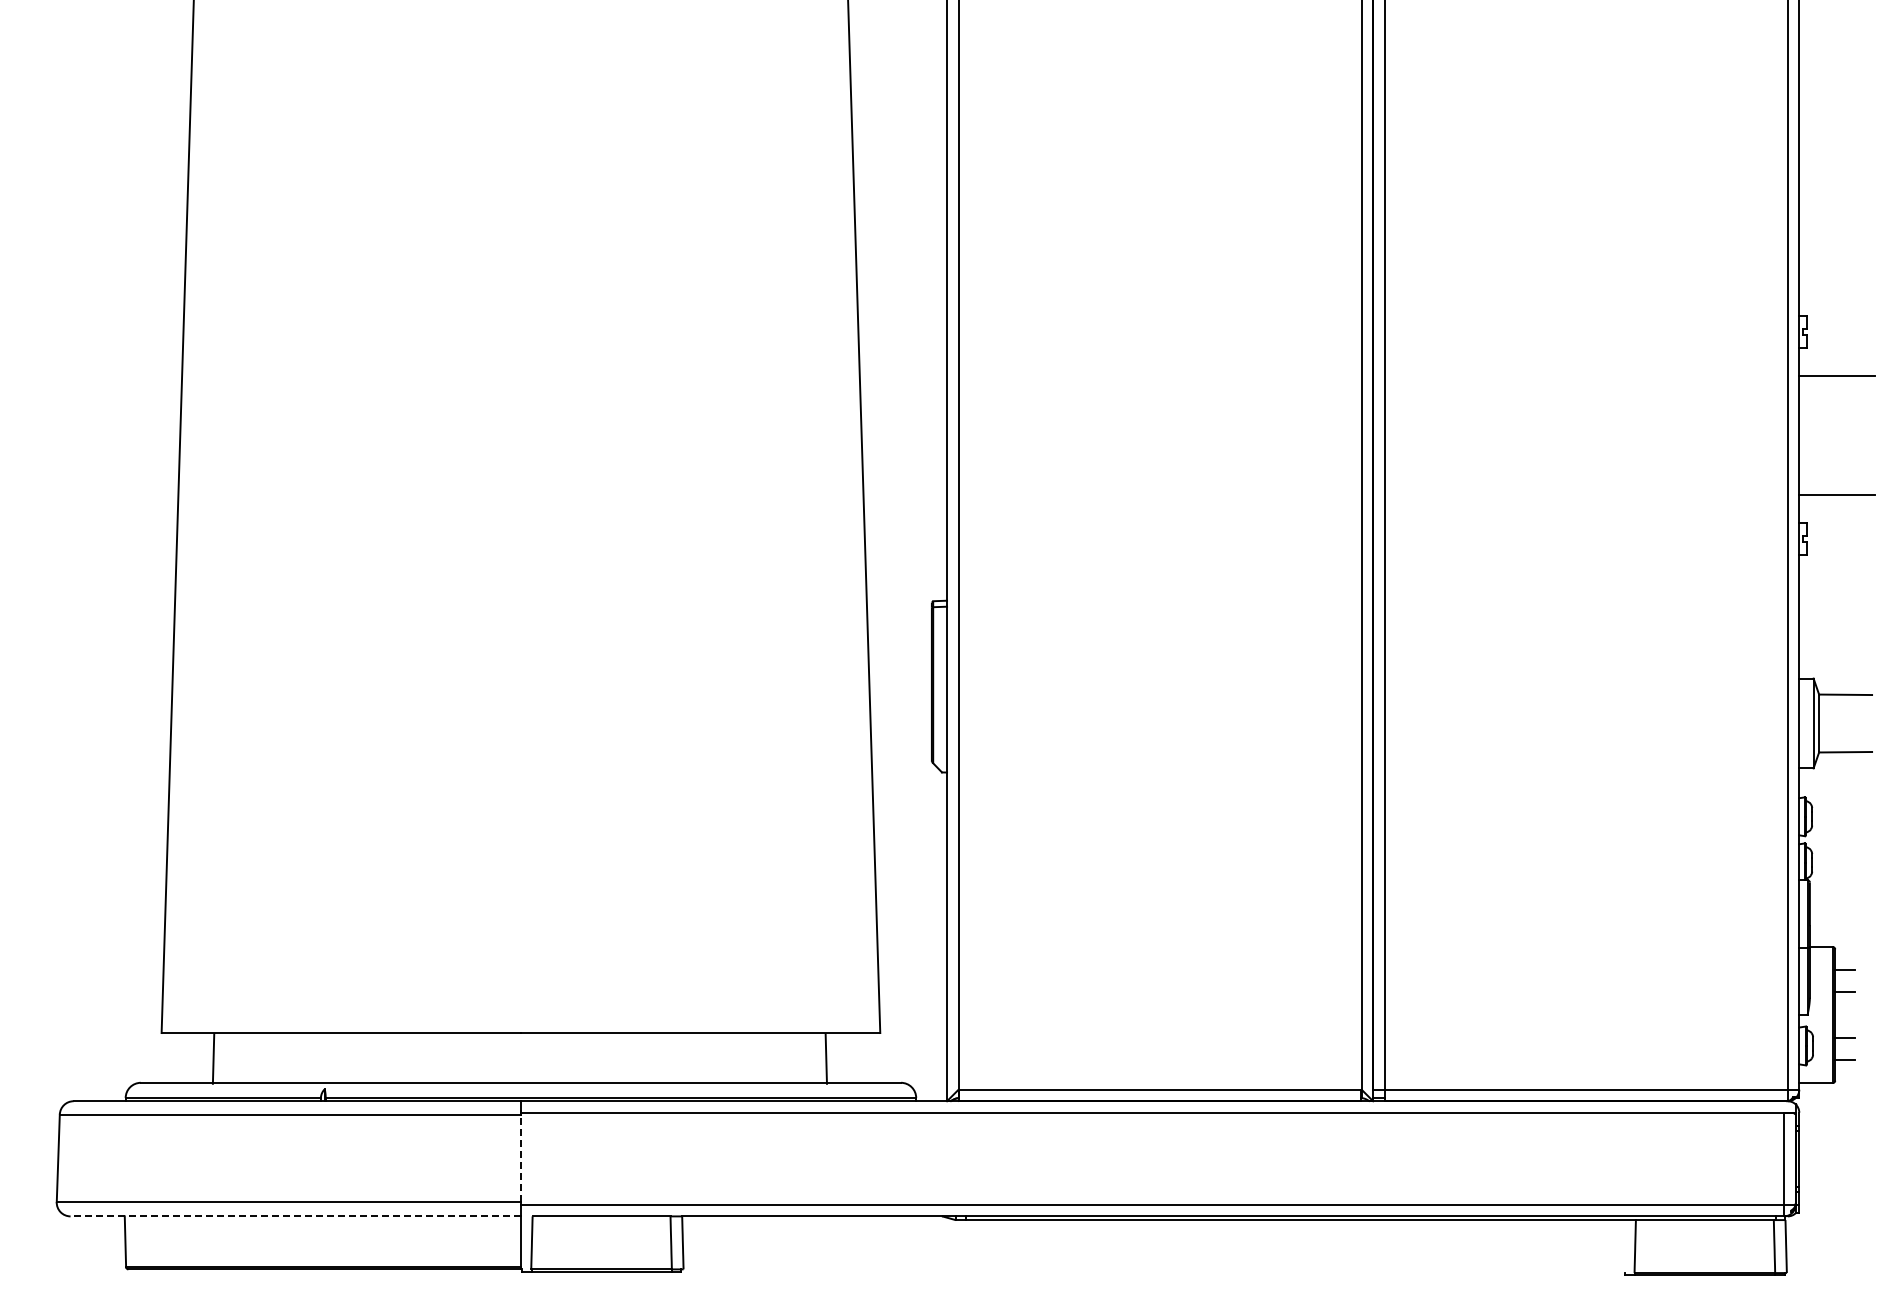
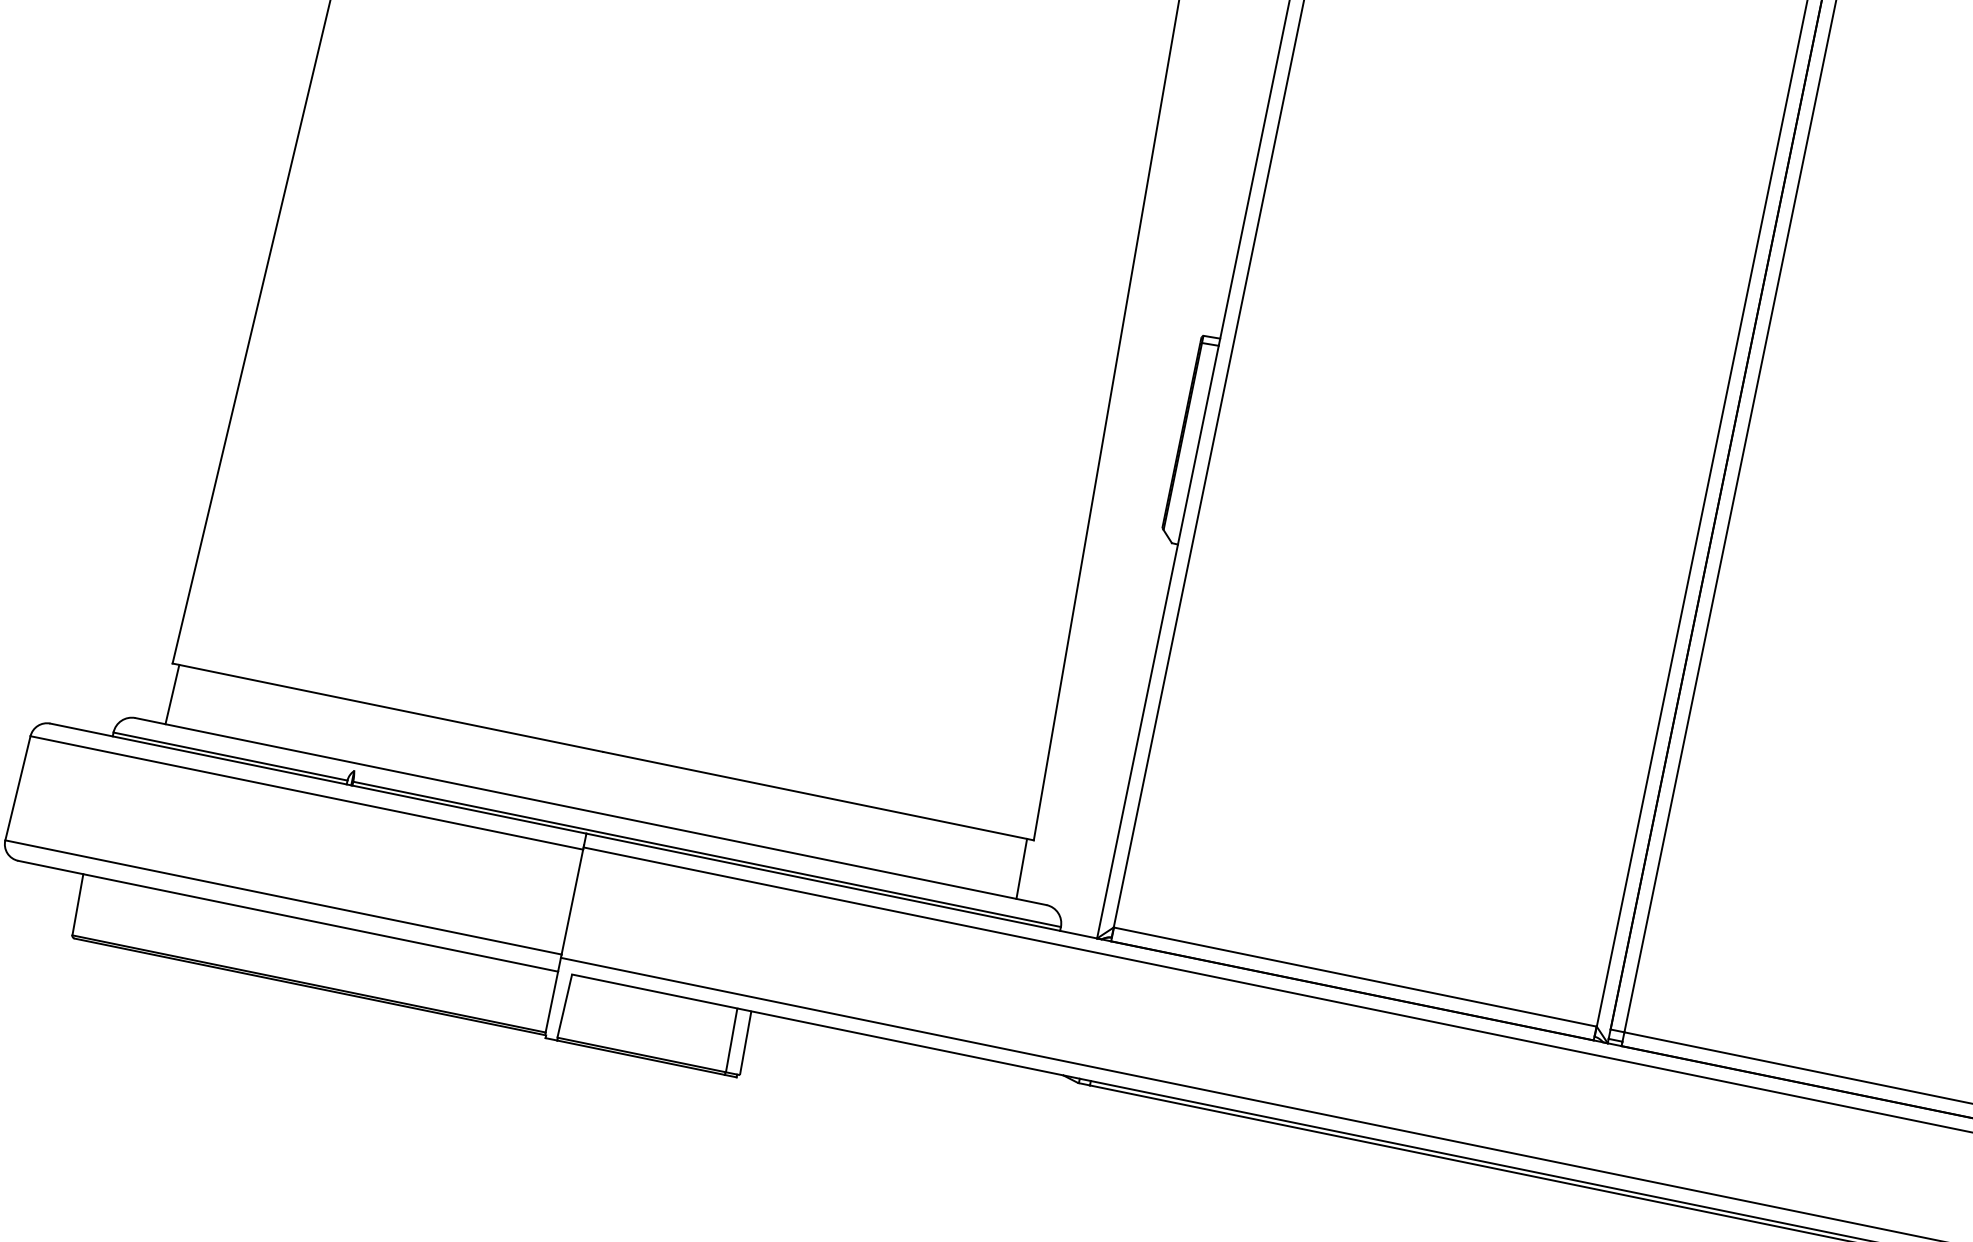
line: (213, 1058) -> (172, 694), moved
line: (825, 1058) -> (1020, 868), moved
line: (520, 1158) -> (571, 902), dashed -> solid
line: (295, 1216) -> (287, 916), dashed -> solid

